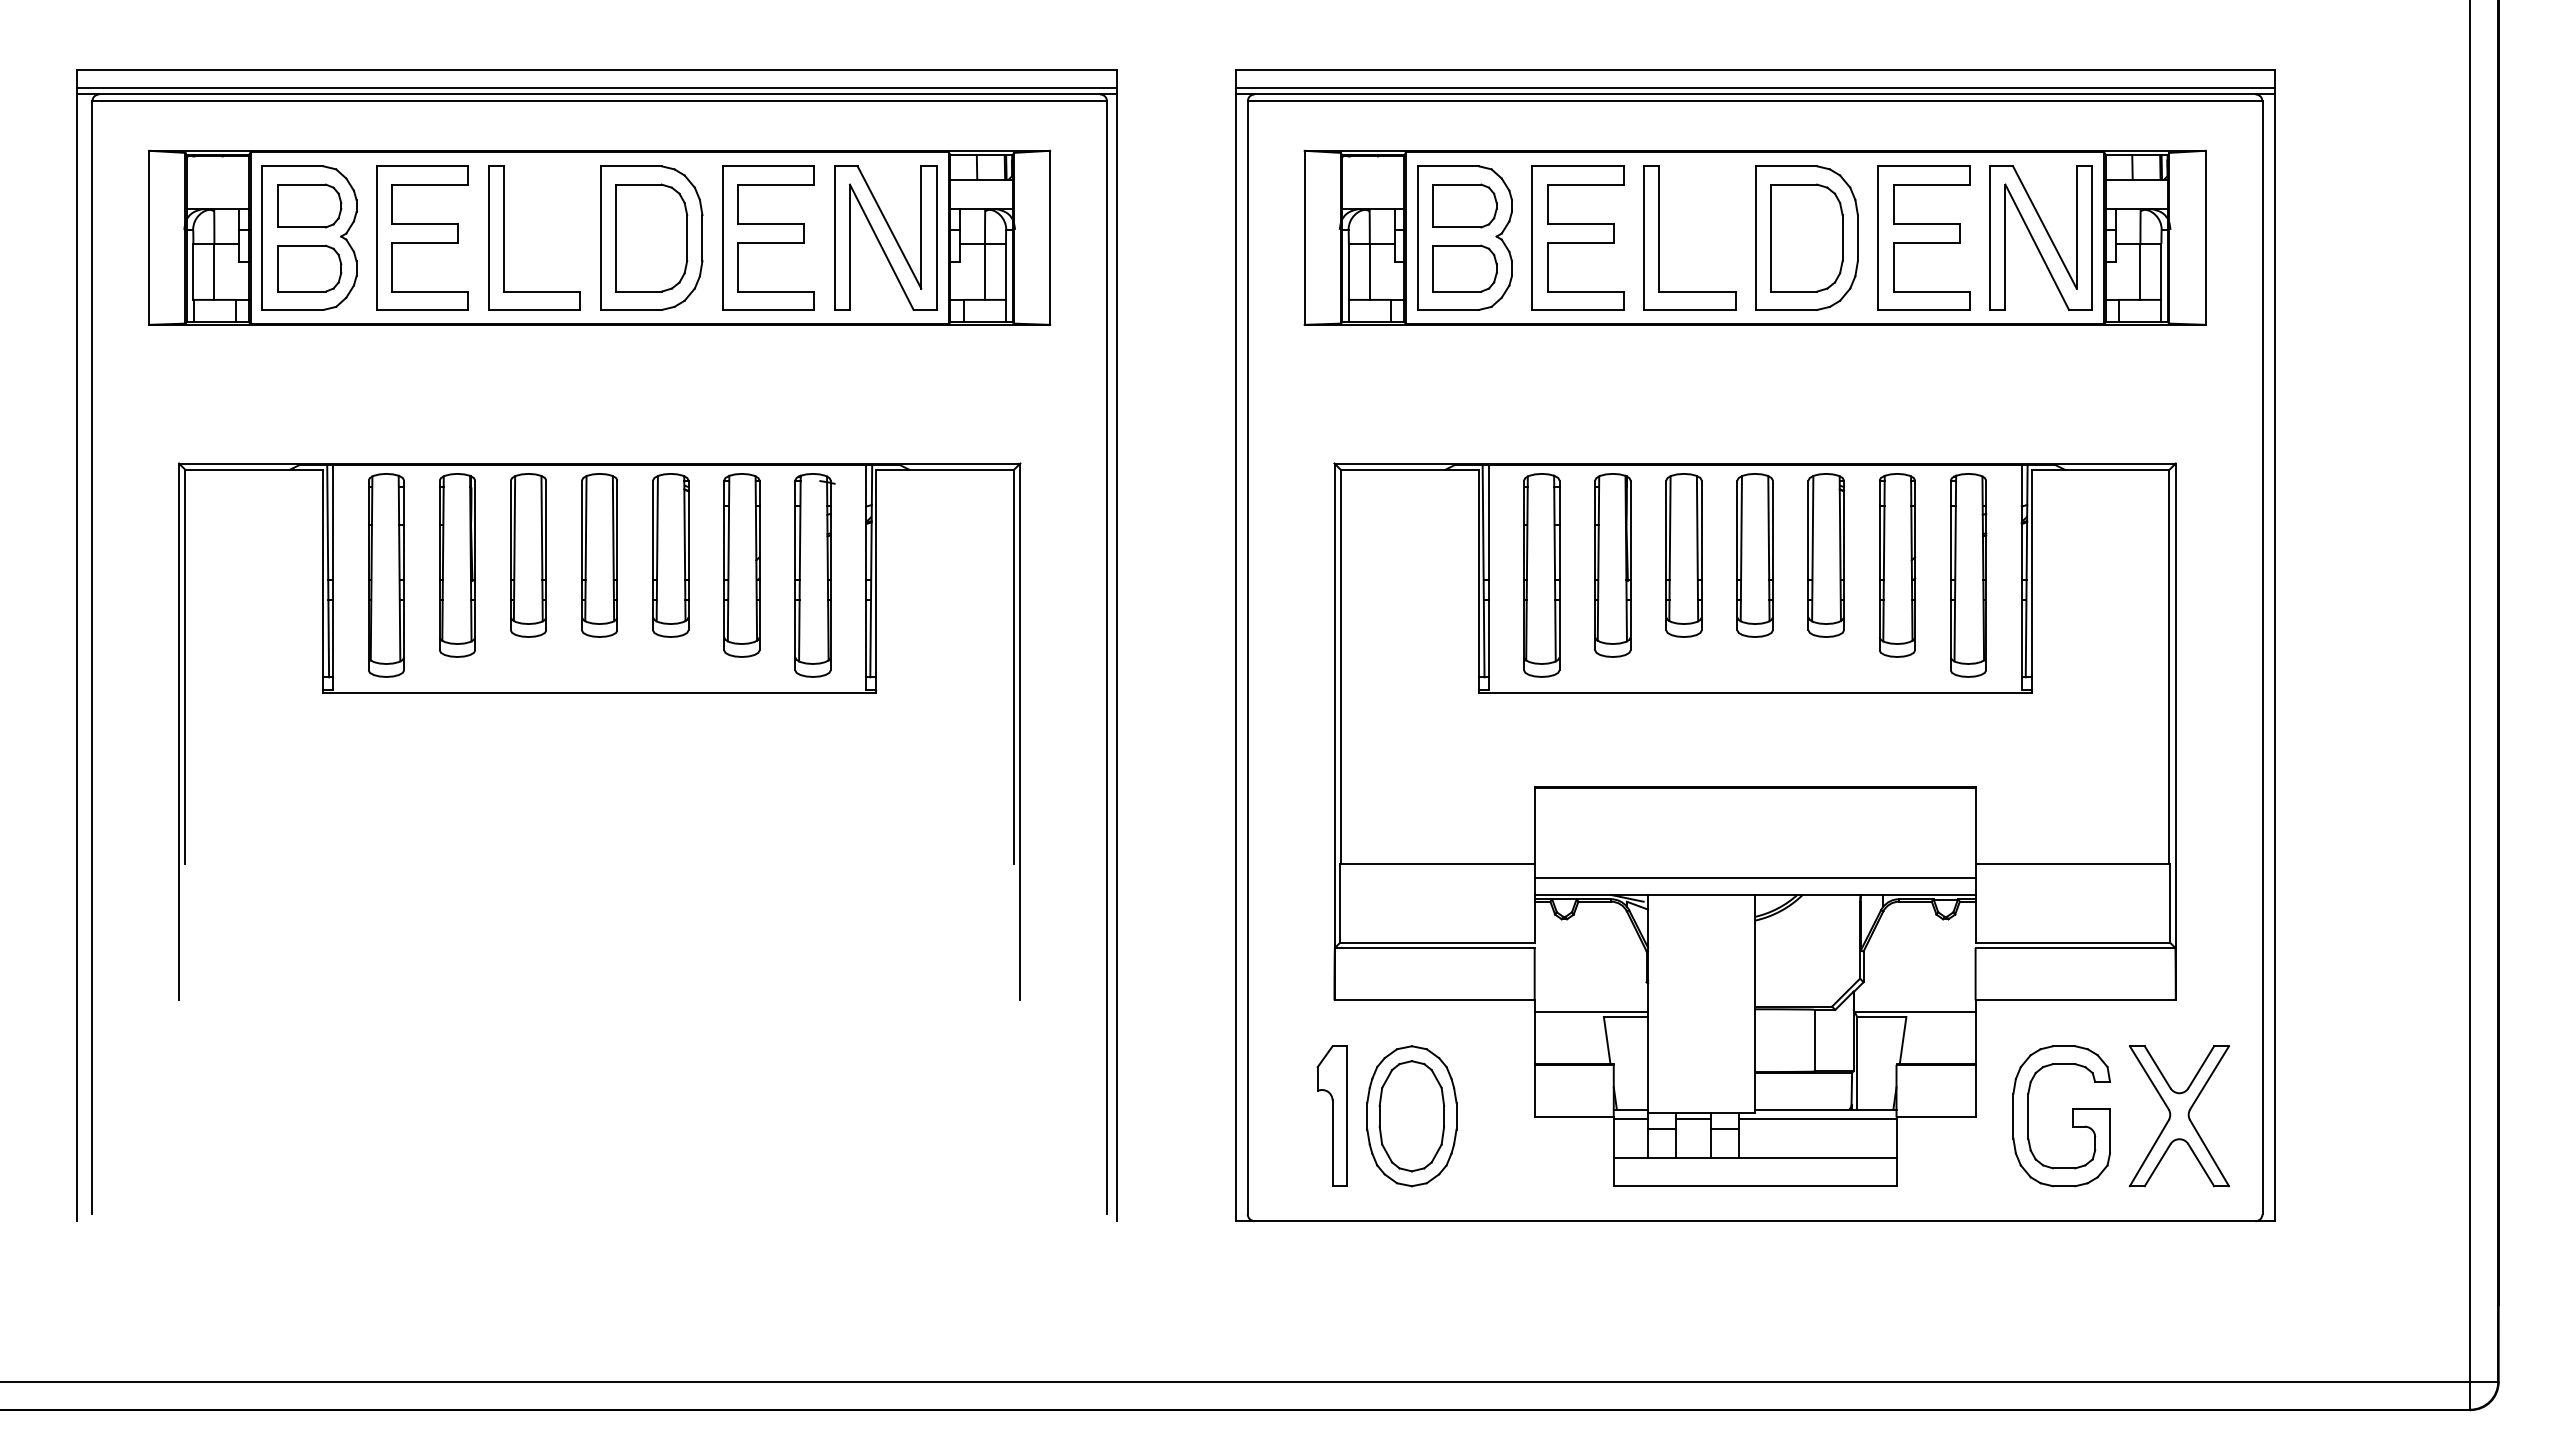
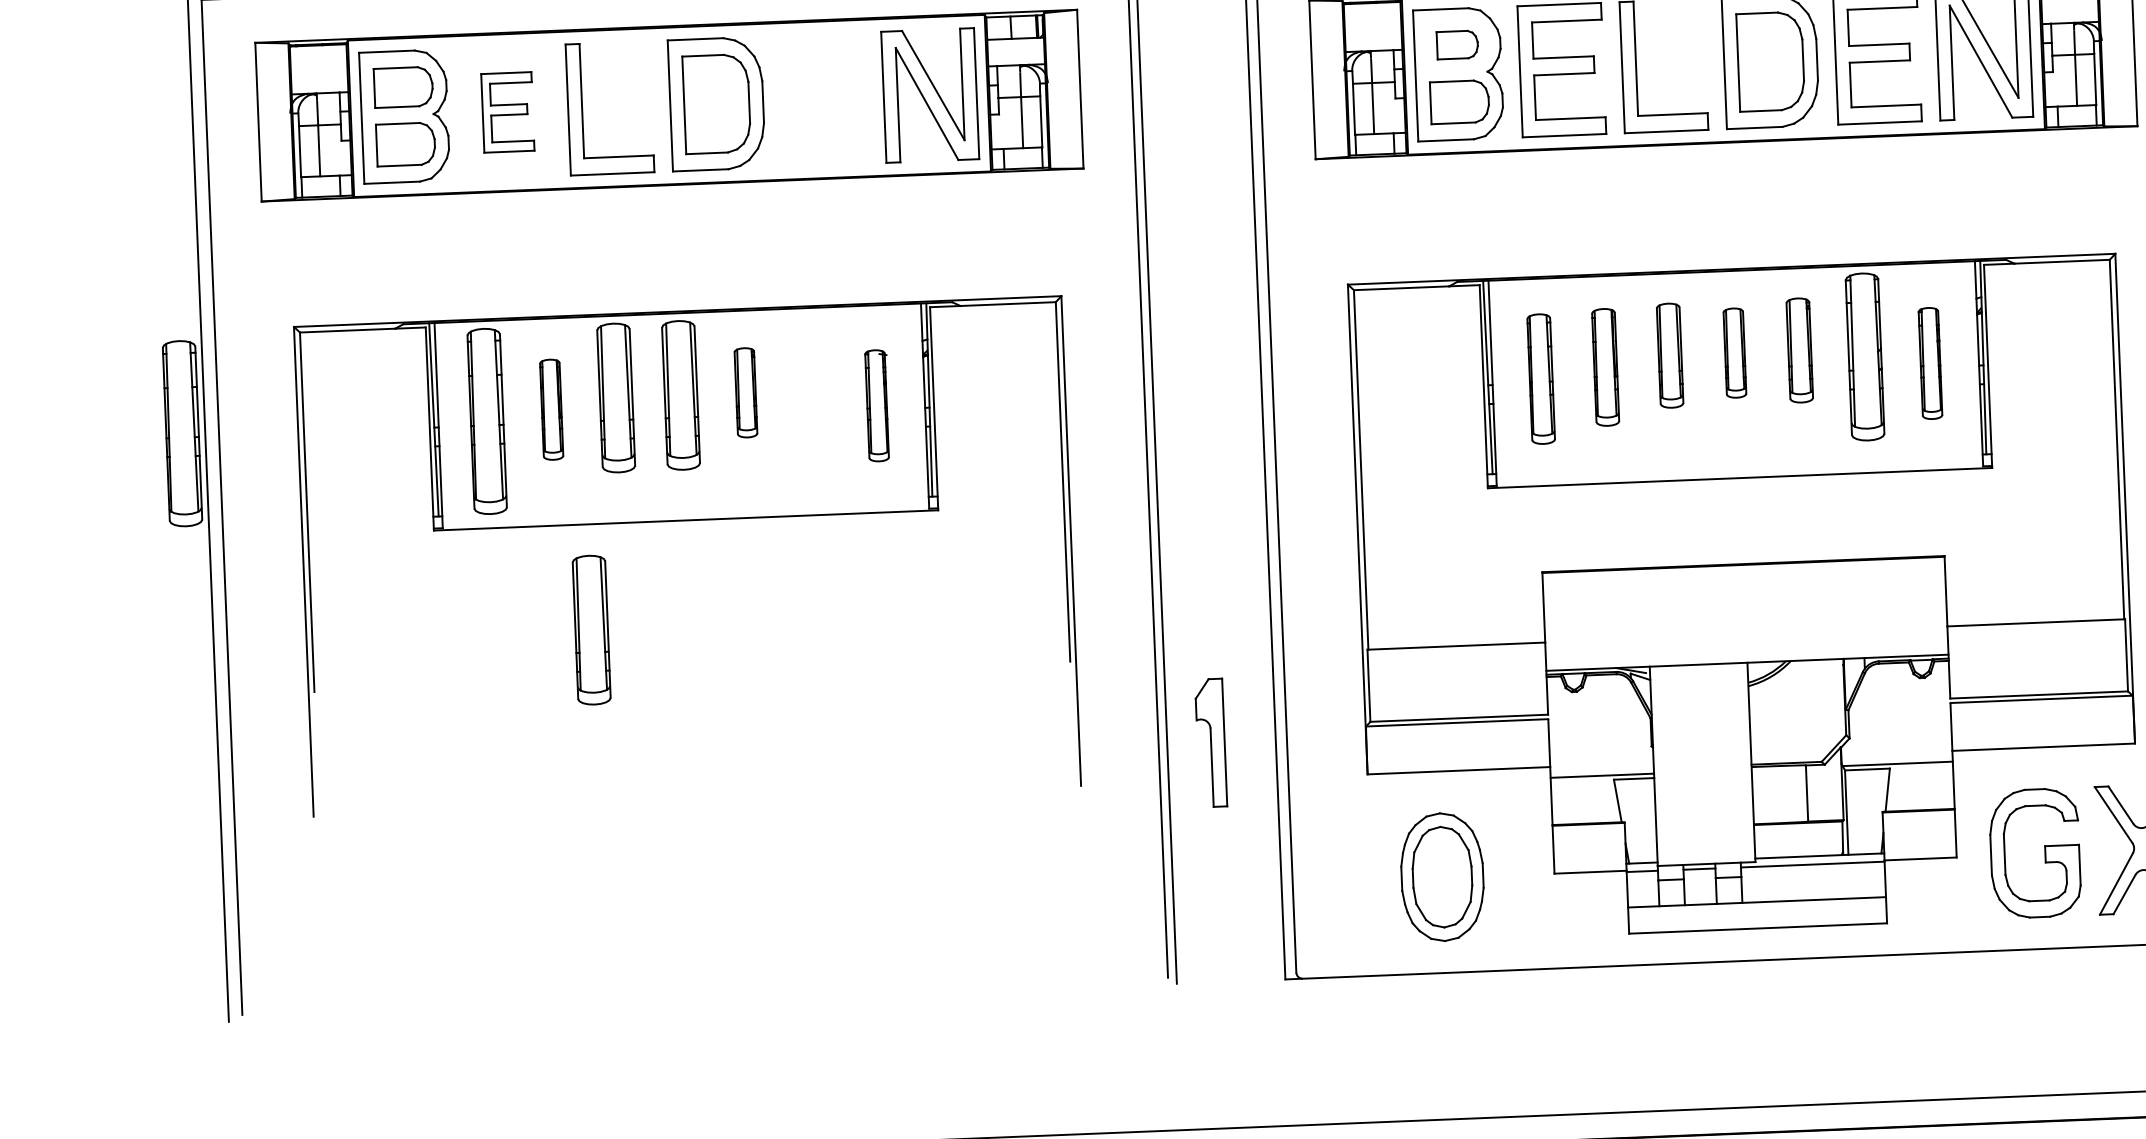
part: (1464, 205) -> (1457, 44), size x0.7
part: (422, 237) -> (507, 111), size x0.6
part: (768, 237) -> (823, 99), removed
part: (670, 555) -> (745, 392), size x0.6
part: (1683, 555) -> (1669, 355), size x0.7
part: (1754, 555) -> (1734, 353), size x0.6
part: (1825, 555) -> (1799, 350), size x0.7
part: (457, 565) -> (551, 409), size x0.6
part: (741, 565) -> (810, 399), removed
part: (1612, 565) -> (1605, 367), size x0.7
part: (52, 575) -> (182, 433), added
part: (814, 575) -> (877, 405), size x0.6
part: (1541, 575) -> (1540, 379), size x0.7
part: (1968, 575) -> (1930, 363), size x0.6
part: (491, 808) -> (591, 630), added
line: (1754, 878) -> (1746, 647), removed
part: (1331, 1115) -> (1210, 742), moved

